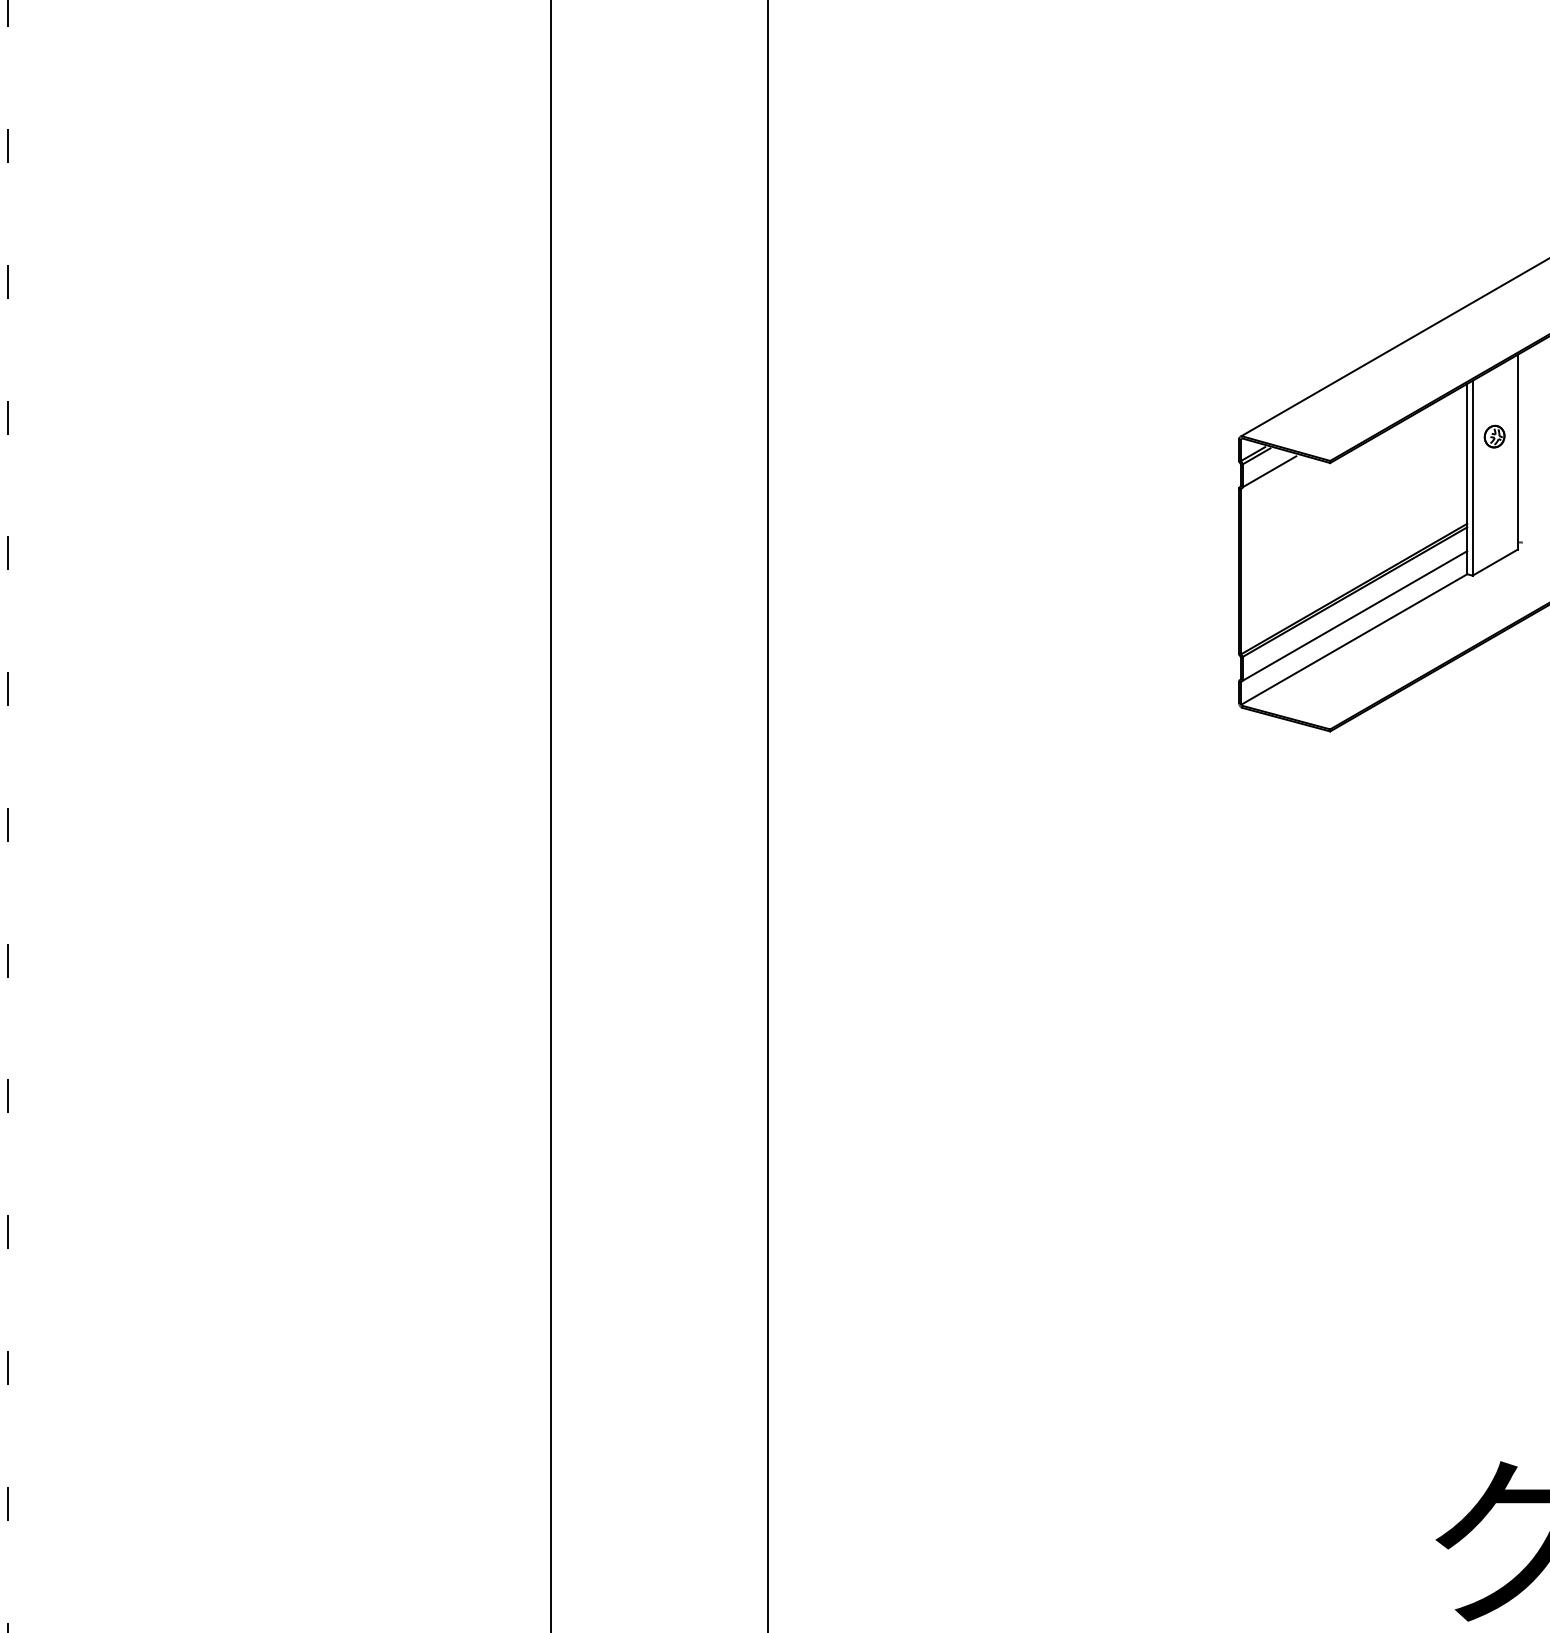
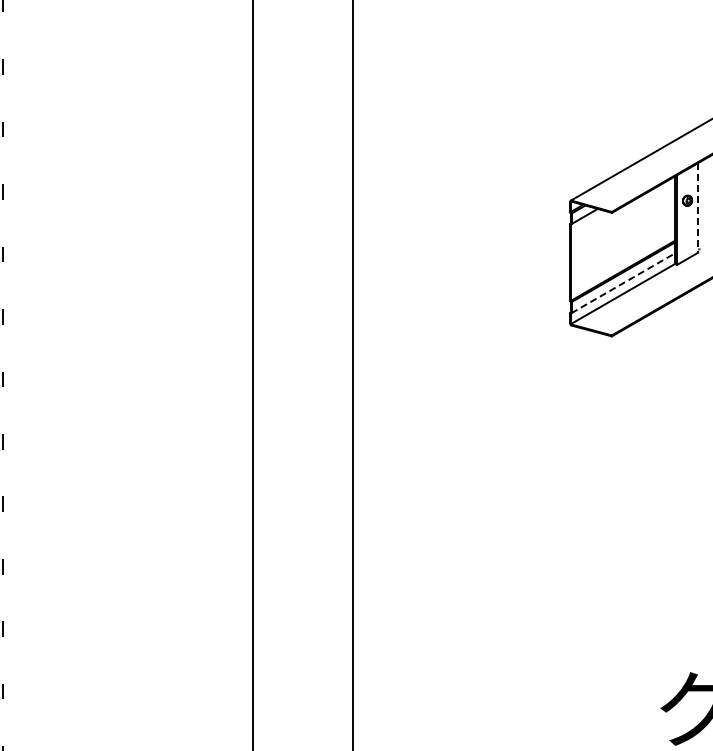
line: (1518, 451) -> (698, 207), solid -> dashed
line: (1355, 616) -> (623, 283), solid -> dashed

